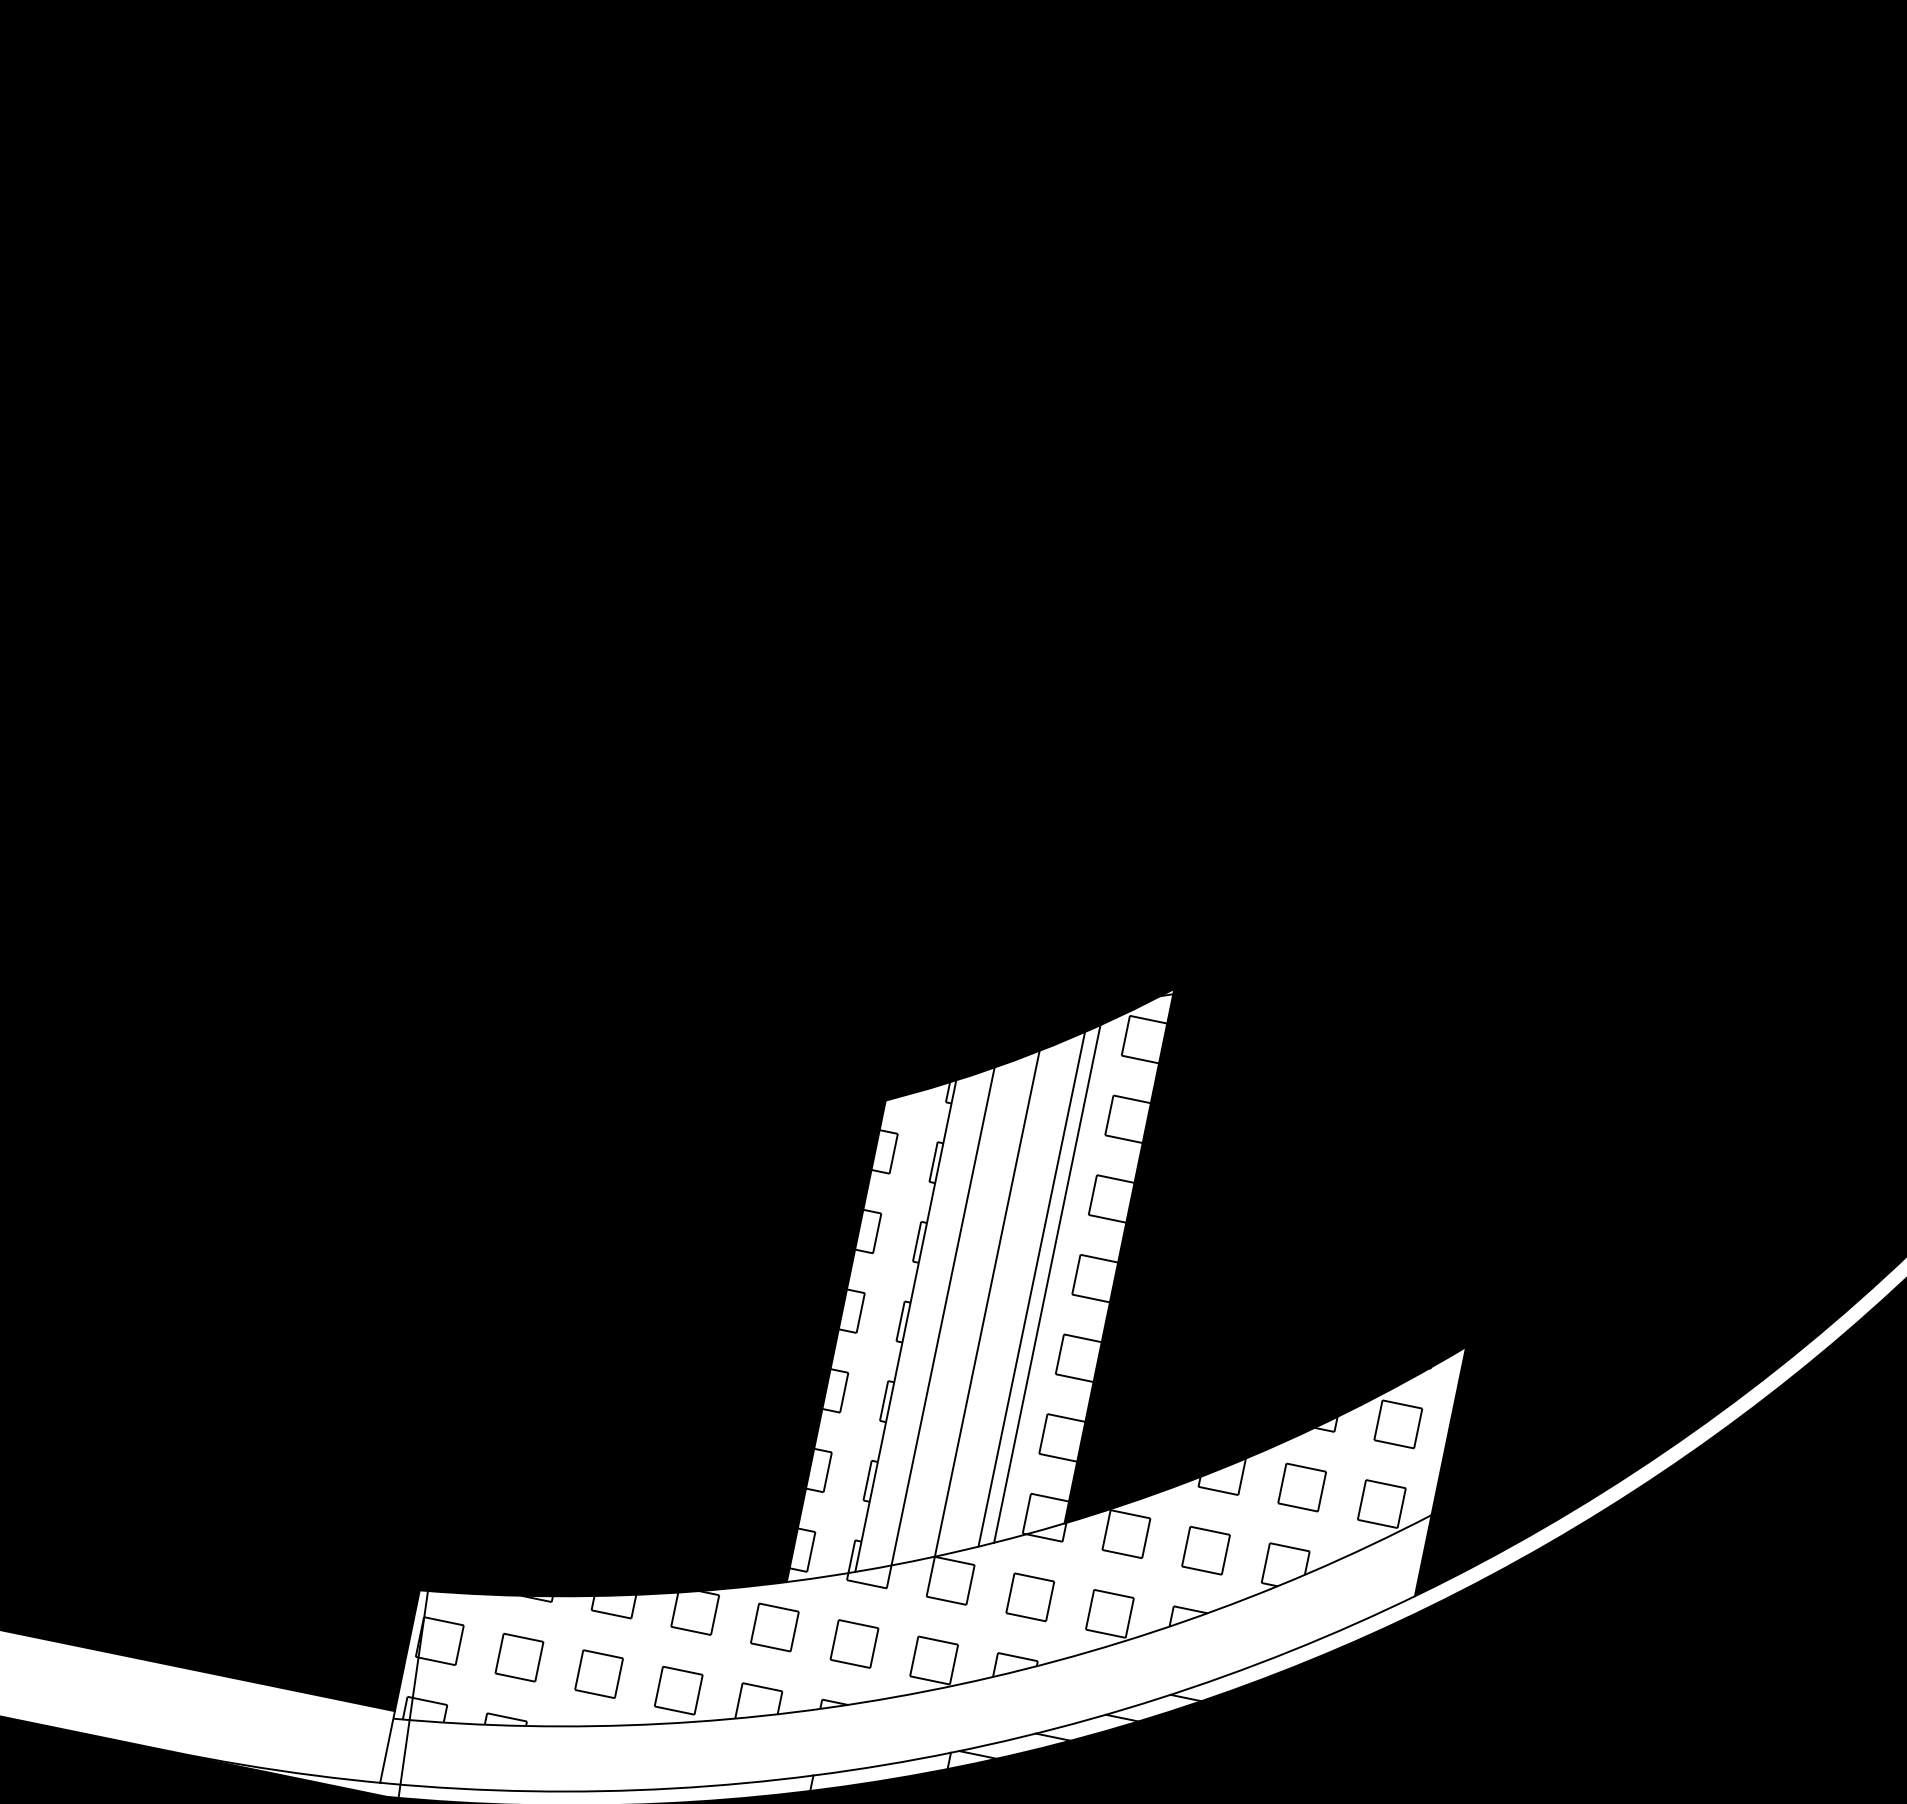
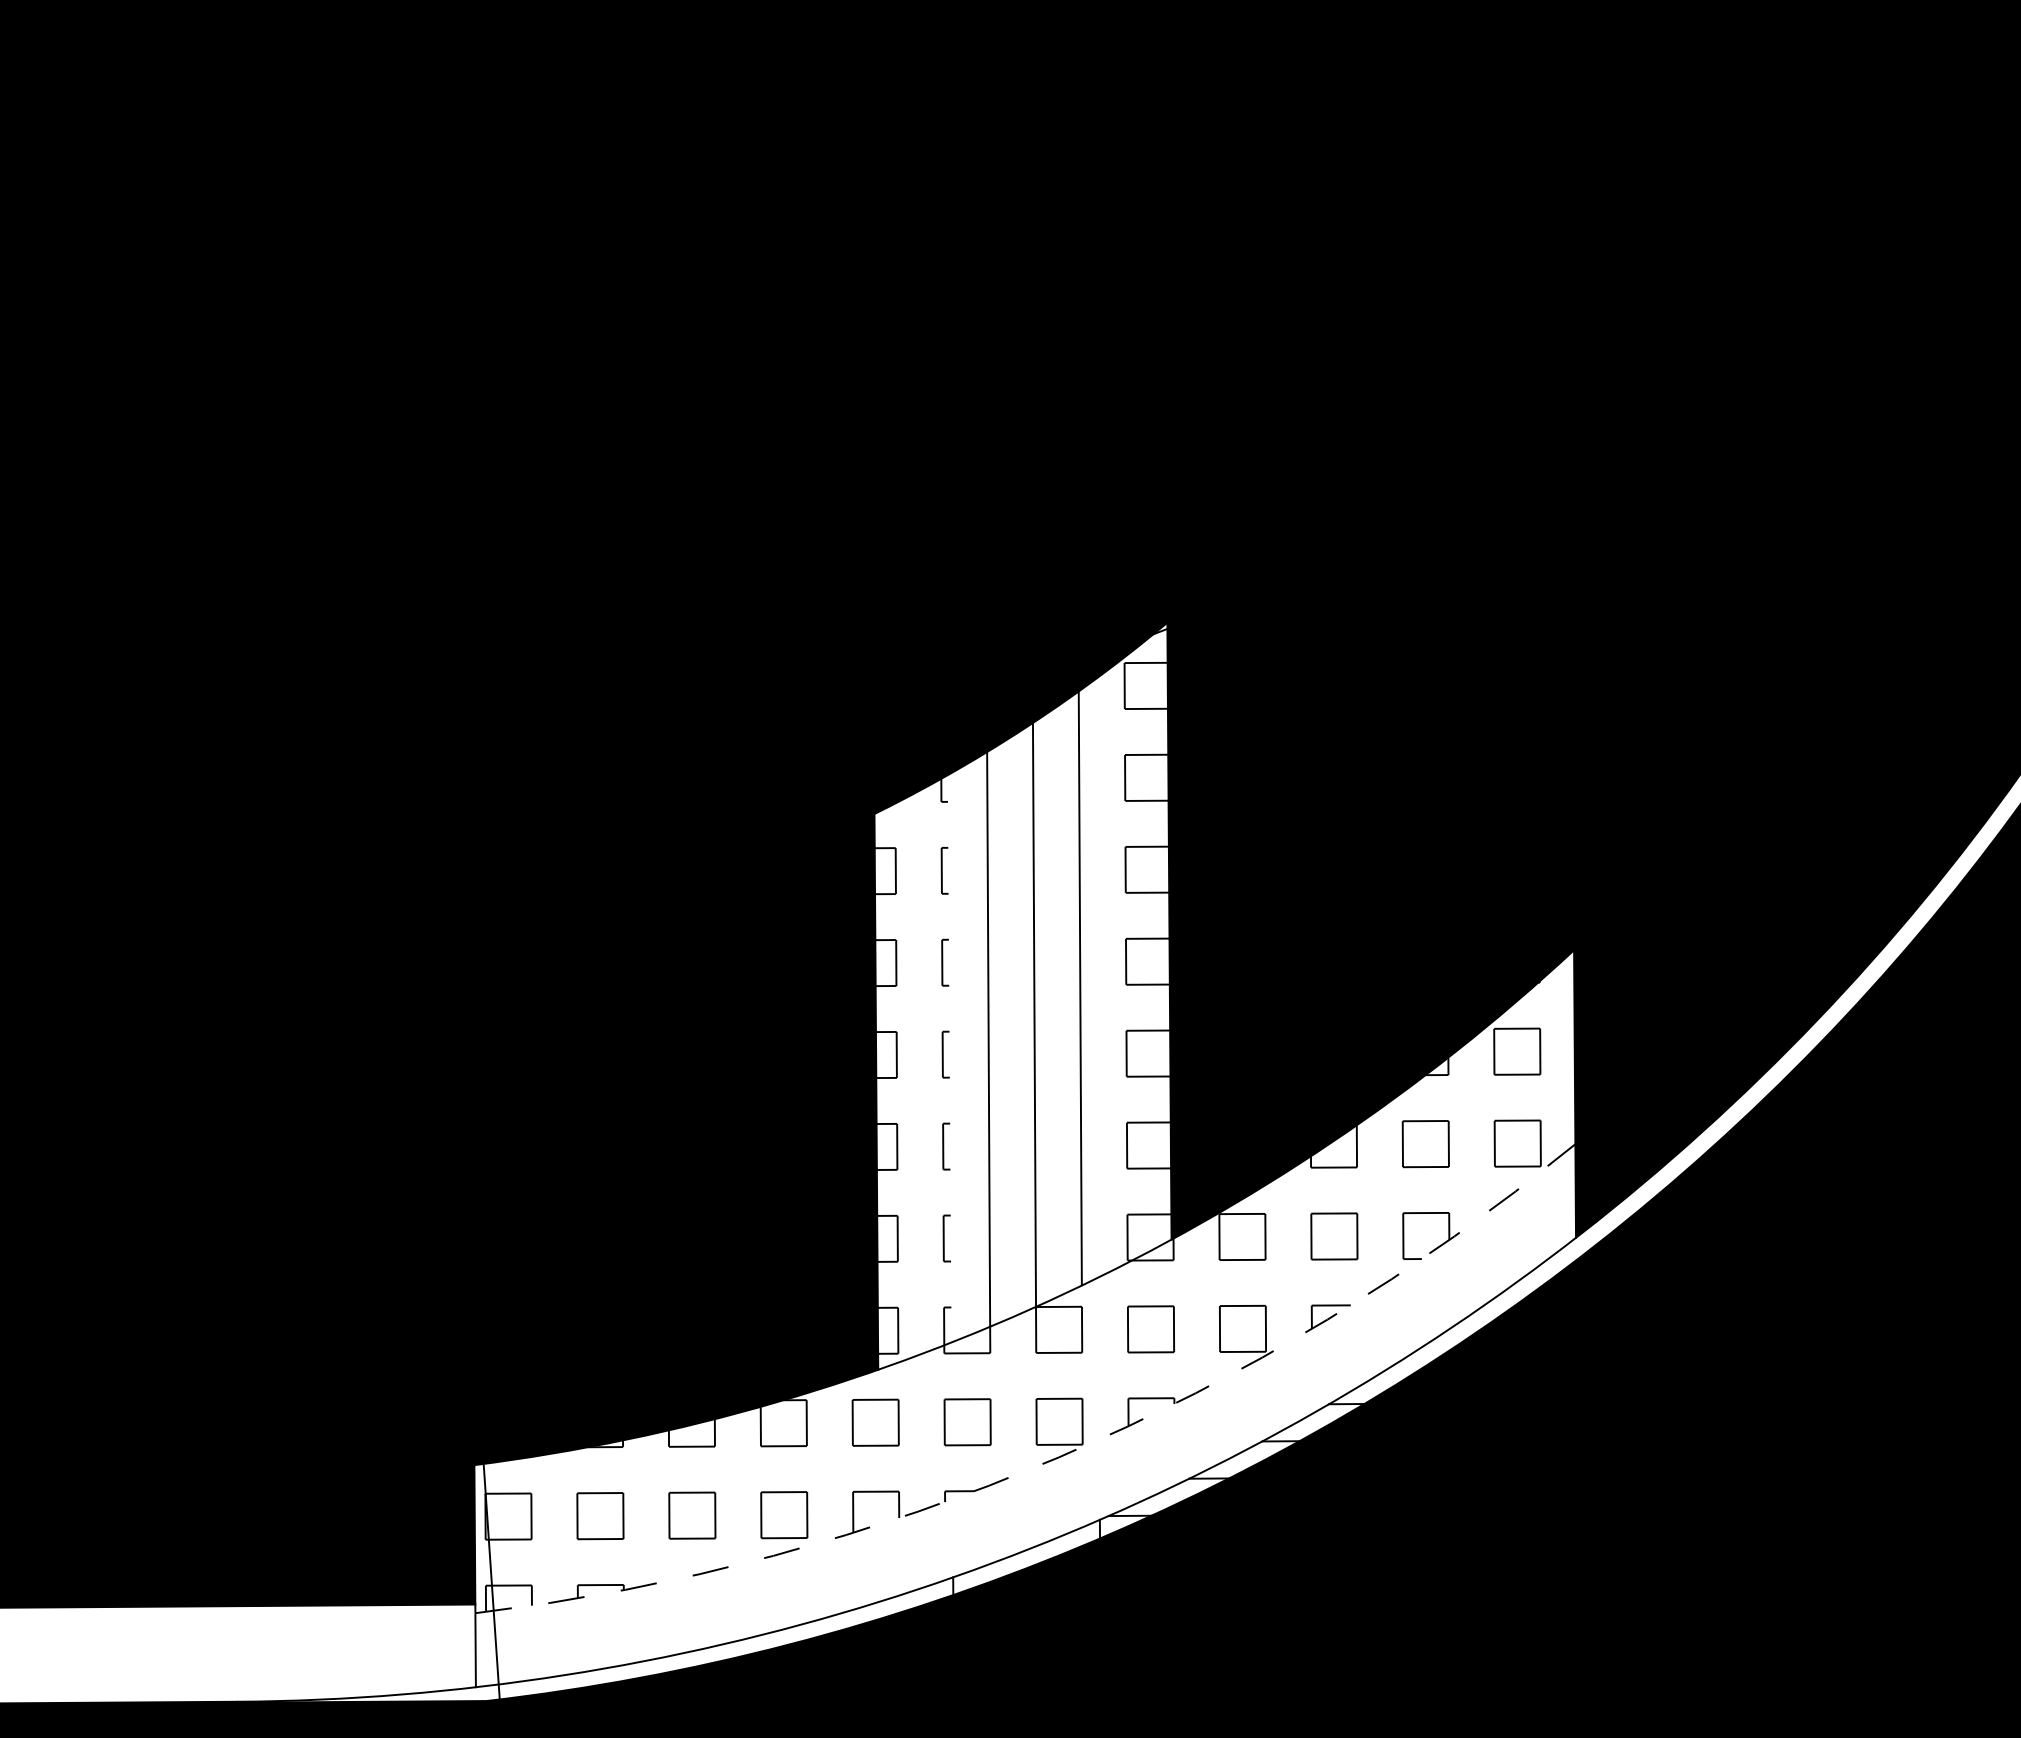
line: (1047, 1283) -> (1096, 978), removed
line: (905, 1325) -> (949, 1058), removed
arc: (927, 1691) -> (1059, 1457), solid -> dashed

